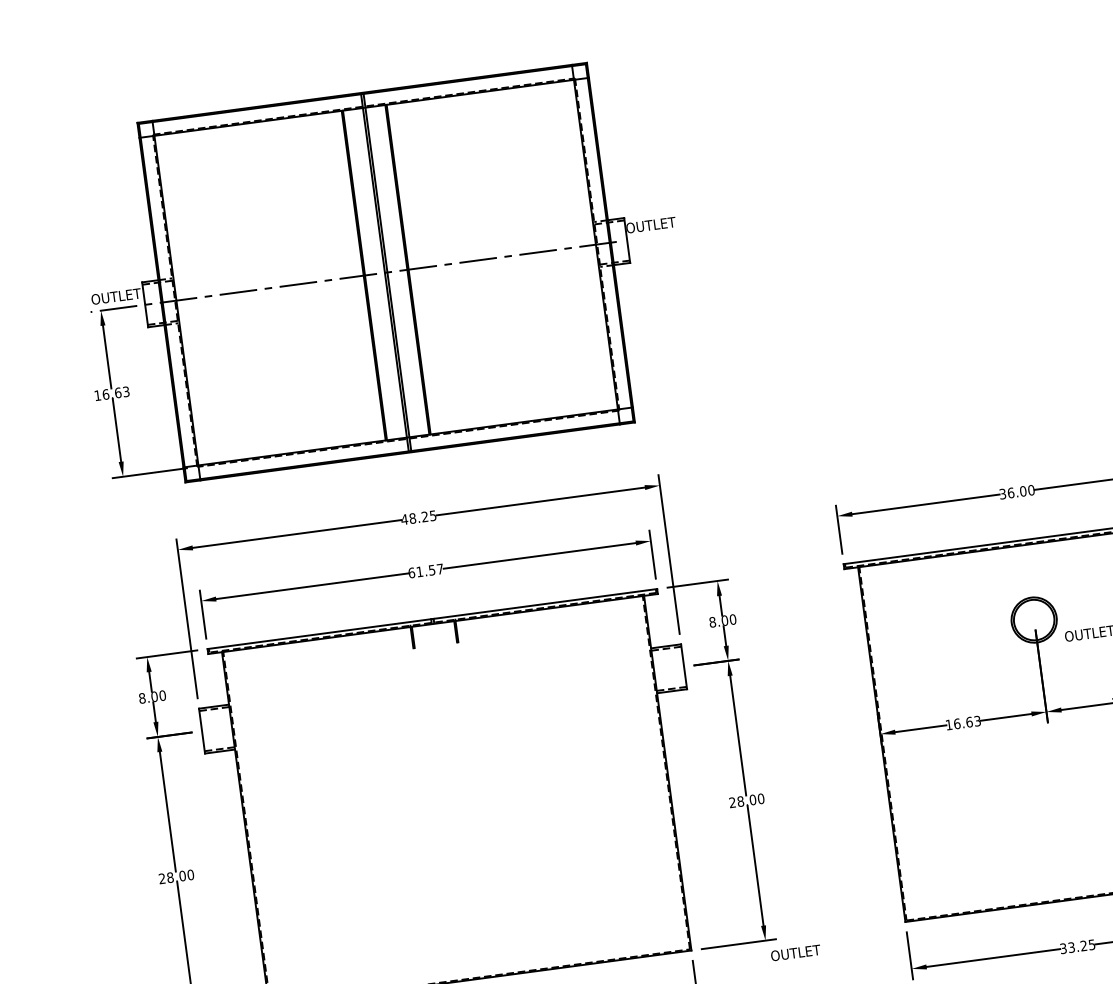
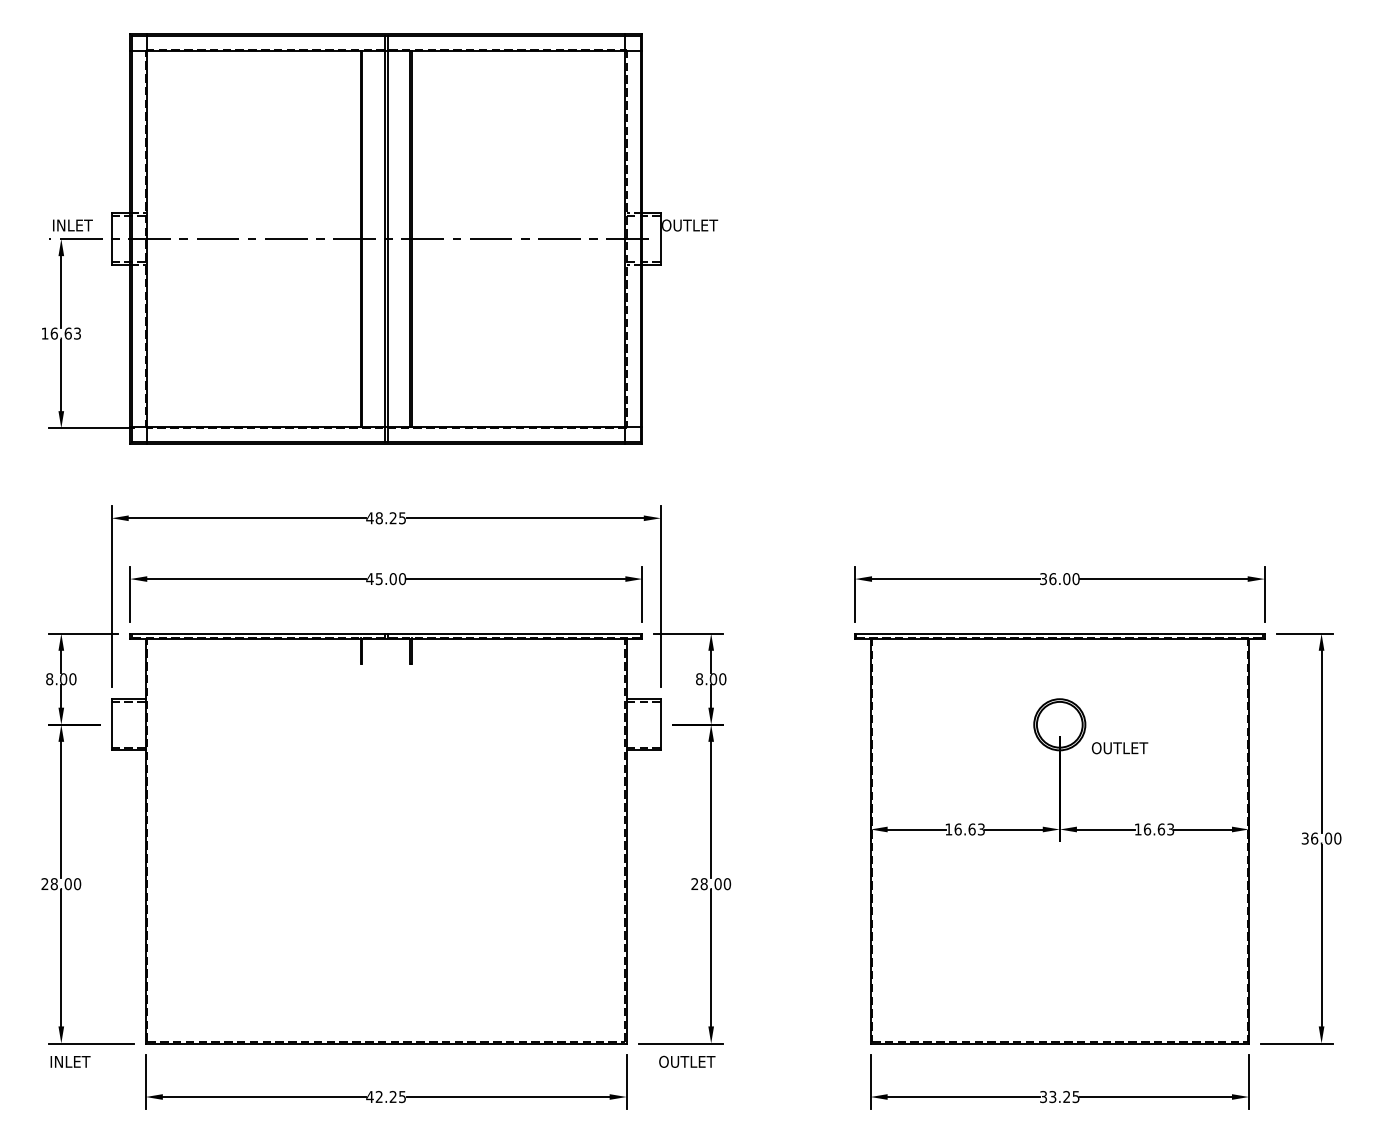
text: (116, 296) -> (80, 225), OUTLET -> INLET
text: (426, 571) -> (386, 579), 61.57 -> 45.00
text: (796, 952) -> (687, 1061), moved

